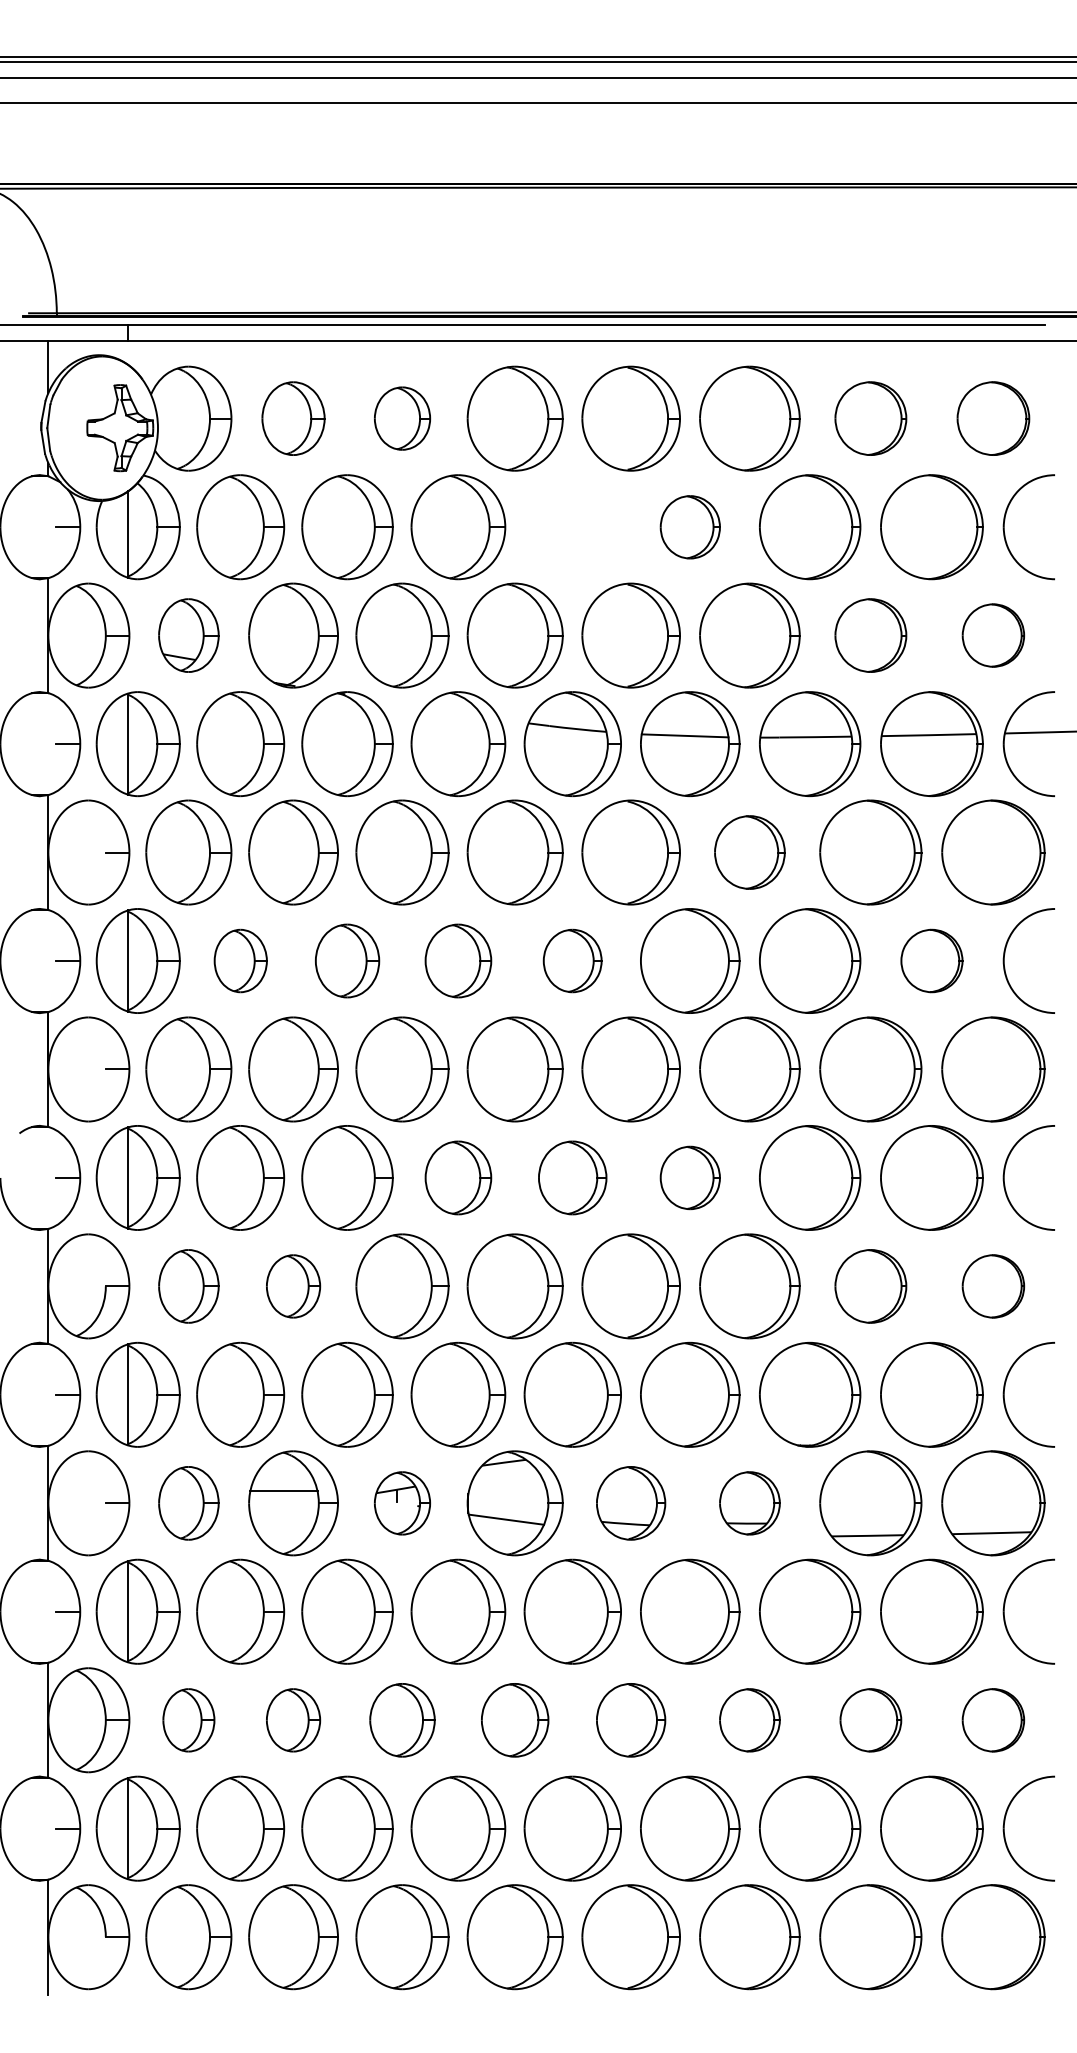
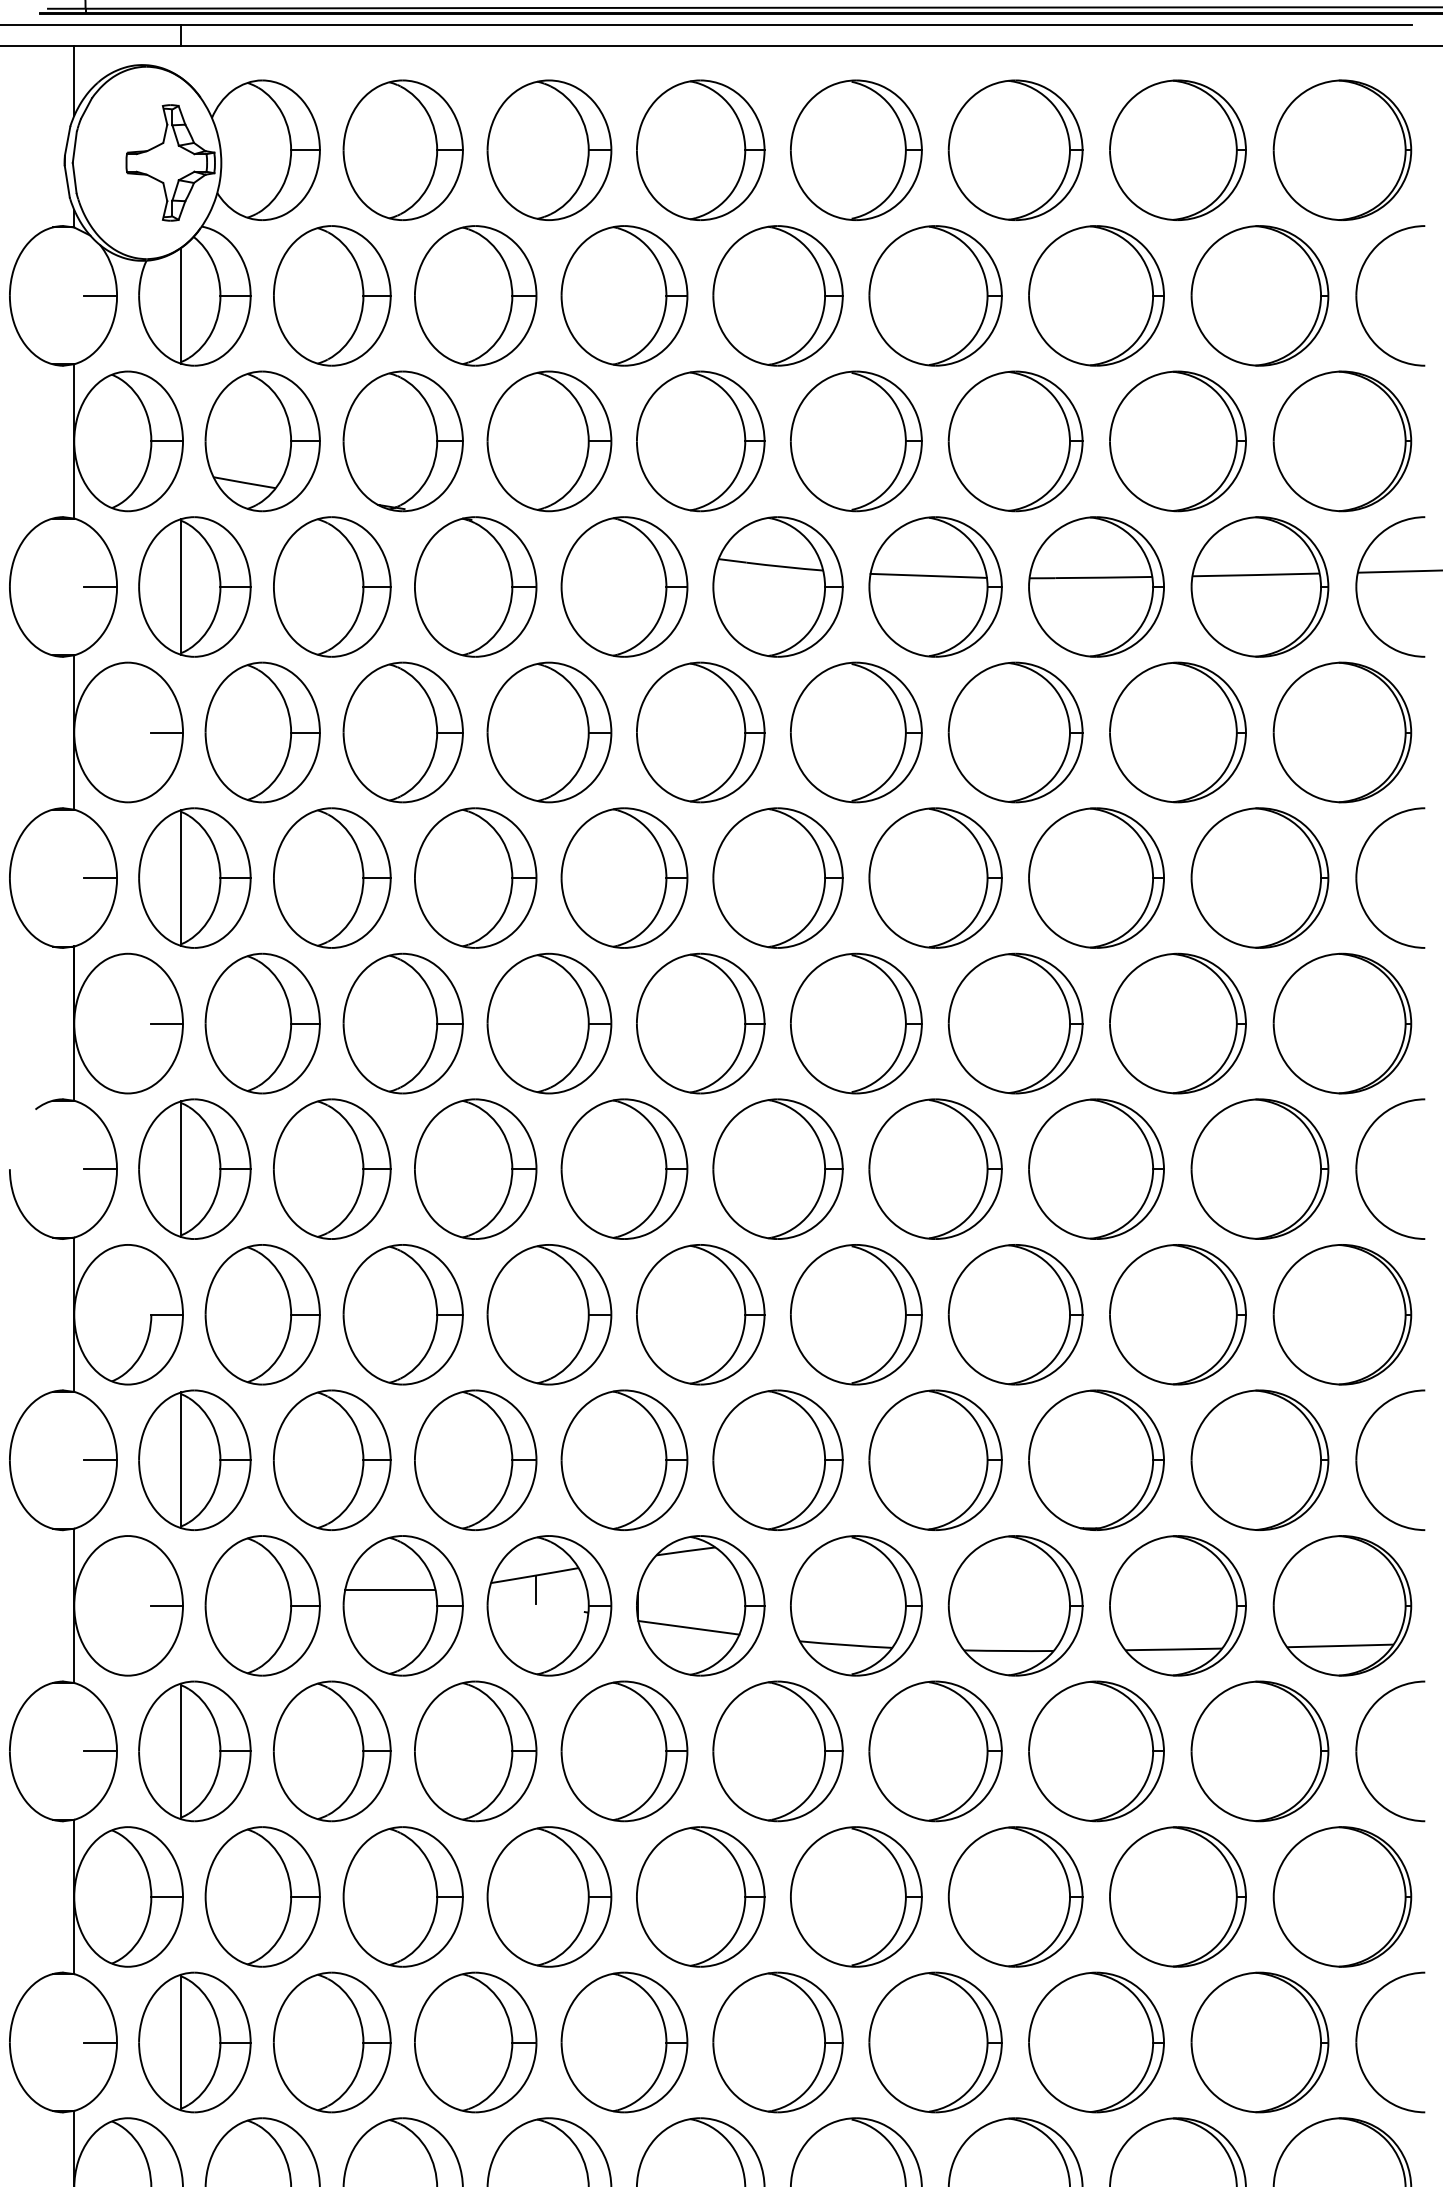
part: (293, 418) -> (403, 150), size x1.43
part: (402, 418) -> (549, 150), size x1.67
part: (870, 418) -> (1177, 150), size x1.43
part: (993, 418) -> (1342, 150), size x1.43
part: (572, 527) -> (777, 296), added
part: (690, 527) -> (935, 296), size x1.67
part: (188, 635) -> (262, 441), size x1.43
part: (870, 635) -> (1177, 441), size x1.43
part: (993, 635) -> (1342, 441), size x1.67
part: (749, 852) -> (1015, 732), size x1.43
part: (240, 960) -> (332, 877), size x1.67
part: (347, 960) -> (475, 877), size x1.43
part: (458, 960) -> (624, 877), size x1.43
part: (572, 960) -> (777, 877), size x1.67
part: (931, 960) -> (1259, 877), size x1.67
part: (458, 1177) -> (624, 1168), size x1.43
part: (572, 1177) -> (777, 1168), size x1.43
part: (690, 1177) -> (935, 1168), size x1.67
part: (188, 1286) -> (262, 1314), size x1.43
part: (293, 1286) -> (403, 1314), size x1.67
part: (870, 1286) -> (1177, 1314), size x1.43
part: (993, 1286) -> (1342, 1314), size x1.67
part: (188, 1503) -> (262, 1606), size x1.43
part: (402, 1503) -> (549, 1606), size x1.67
part: (630, 1503) -> (855, 1606), size x1.43
part: (749, 1503) -> (1015, 1606), size x1.67
part: (188, 1720) -> (262, 1897), size x1.67
part: (293, 1720) -> (403, 1897), size x1.67
part: (402, 1720) -> (549, 1897), size x1.43
part: (514, 1720) -> (699, 1897), size x1.43
part: (630, 1720) -> (855, 1897), size x1.43
part: (749, 1720) -> (1015, 1897), size x1.67
part: (870, 1720) -> (1177, 1897), size x1.67
part: (993, 1720) -> (1342, 1897), size x1.67

